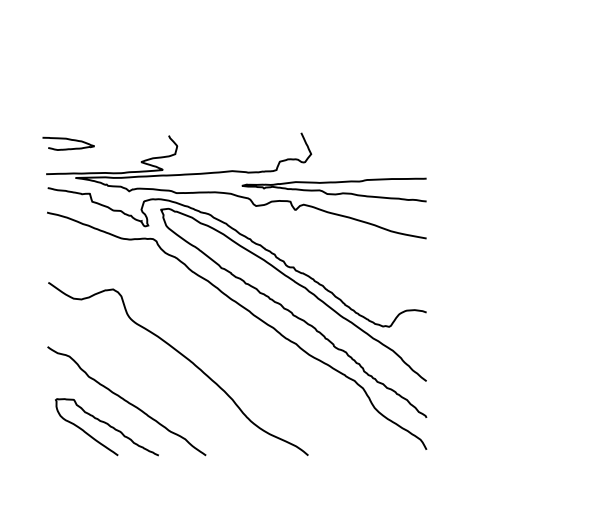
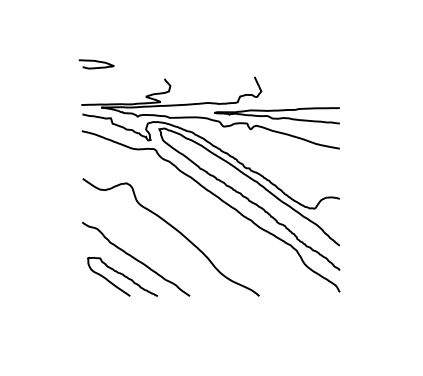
curve: (68, 141) -> (96, 62), moved

